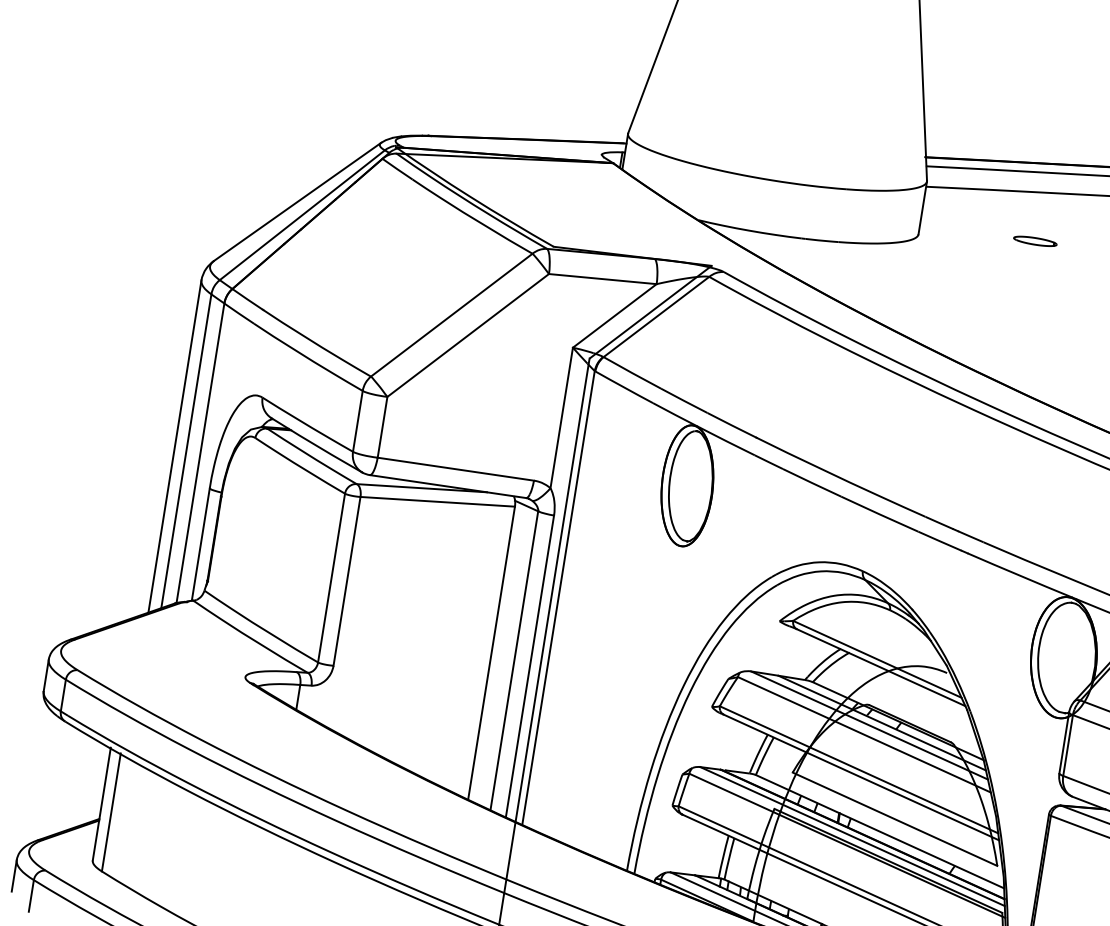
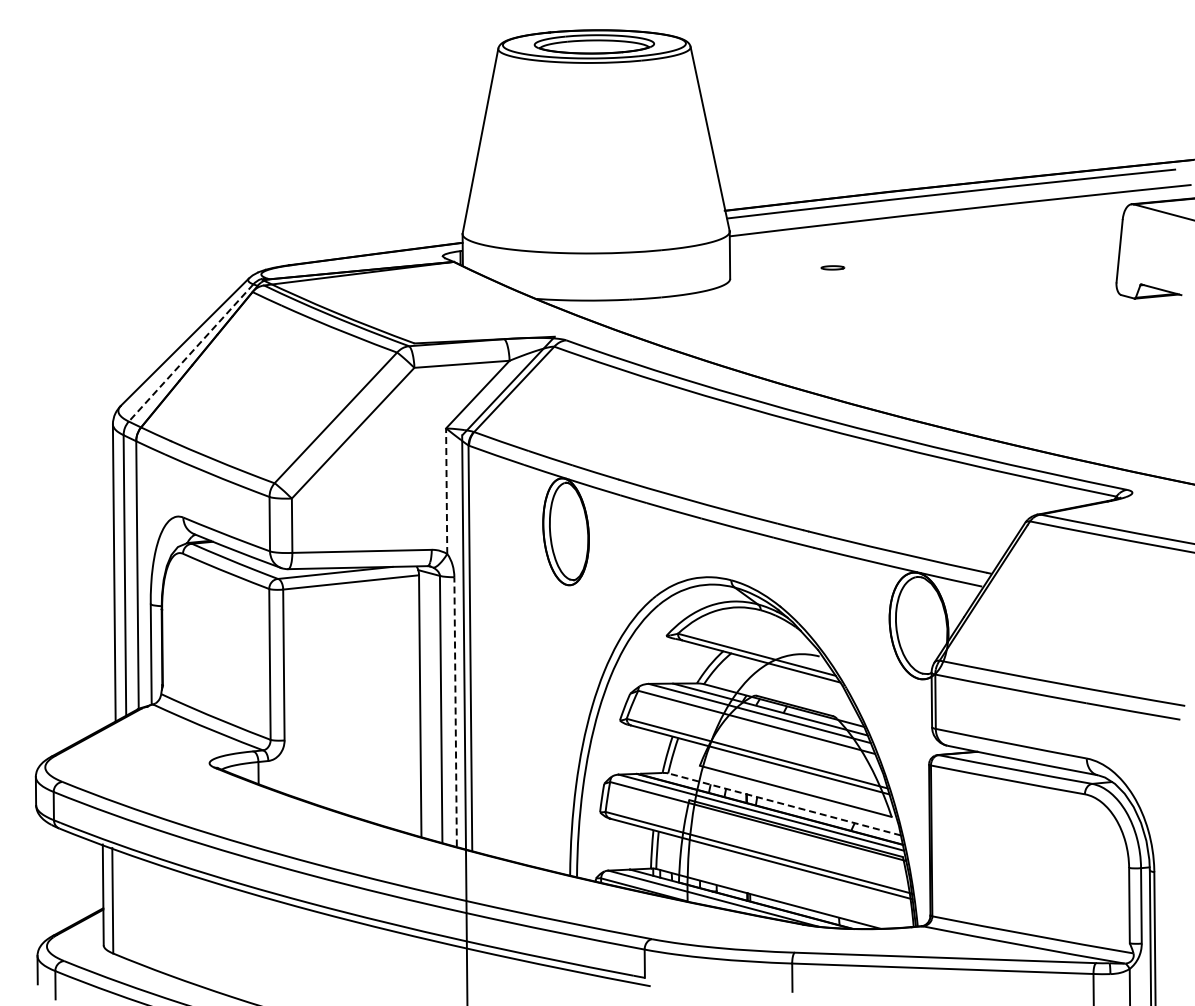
line: (302, 214) -> (191, 352), solid -> dashed
part: (1035, 240) -> (832, 267), size x0.6
line: (561, 418) -> (446, 491), solid -> dashed
line: (529, 665) -> (455, 711), solid -> dashed
line: (879, 831) -> (784, 804), solid -> dashed

